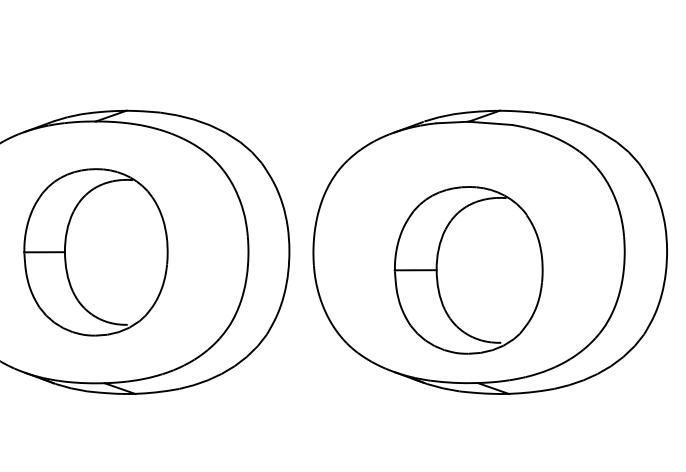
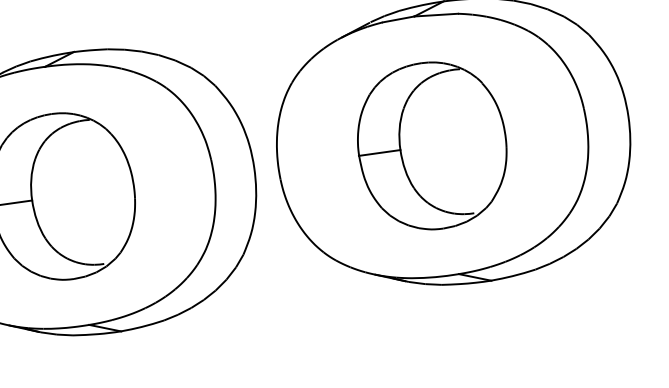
part: (468, 270) -> (432, 146), moved

